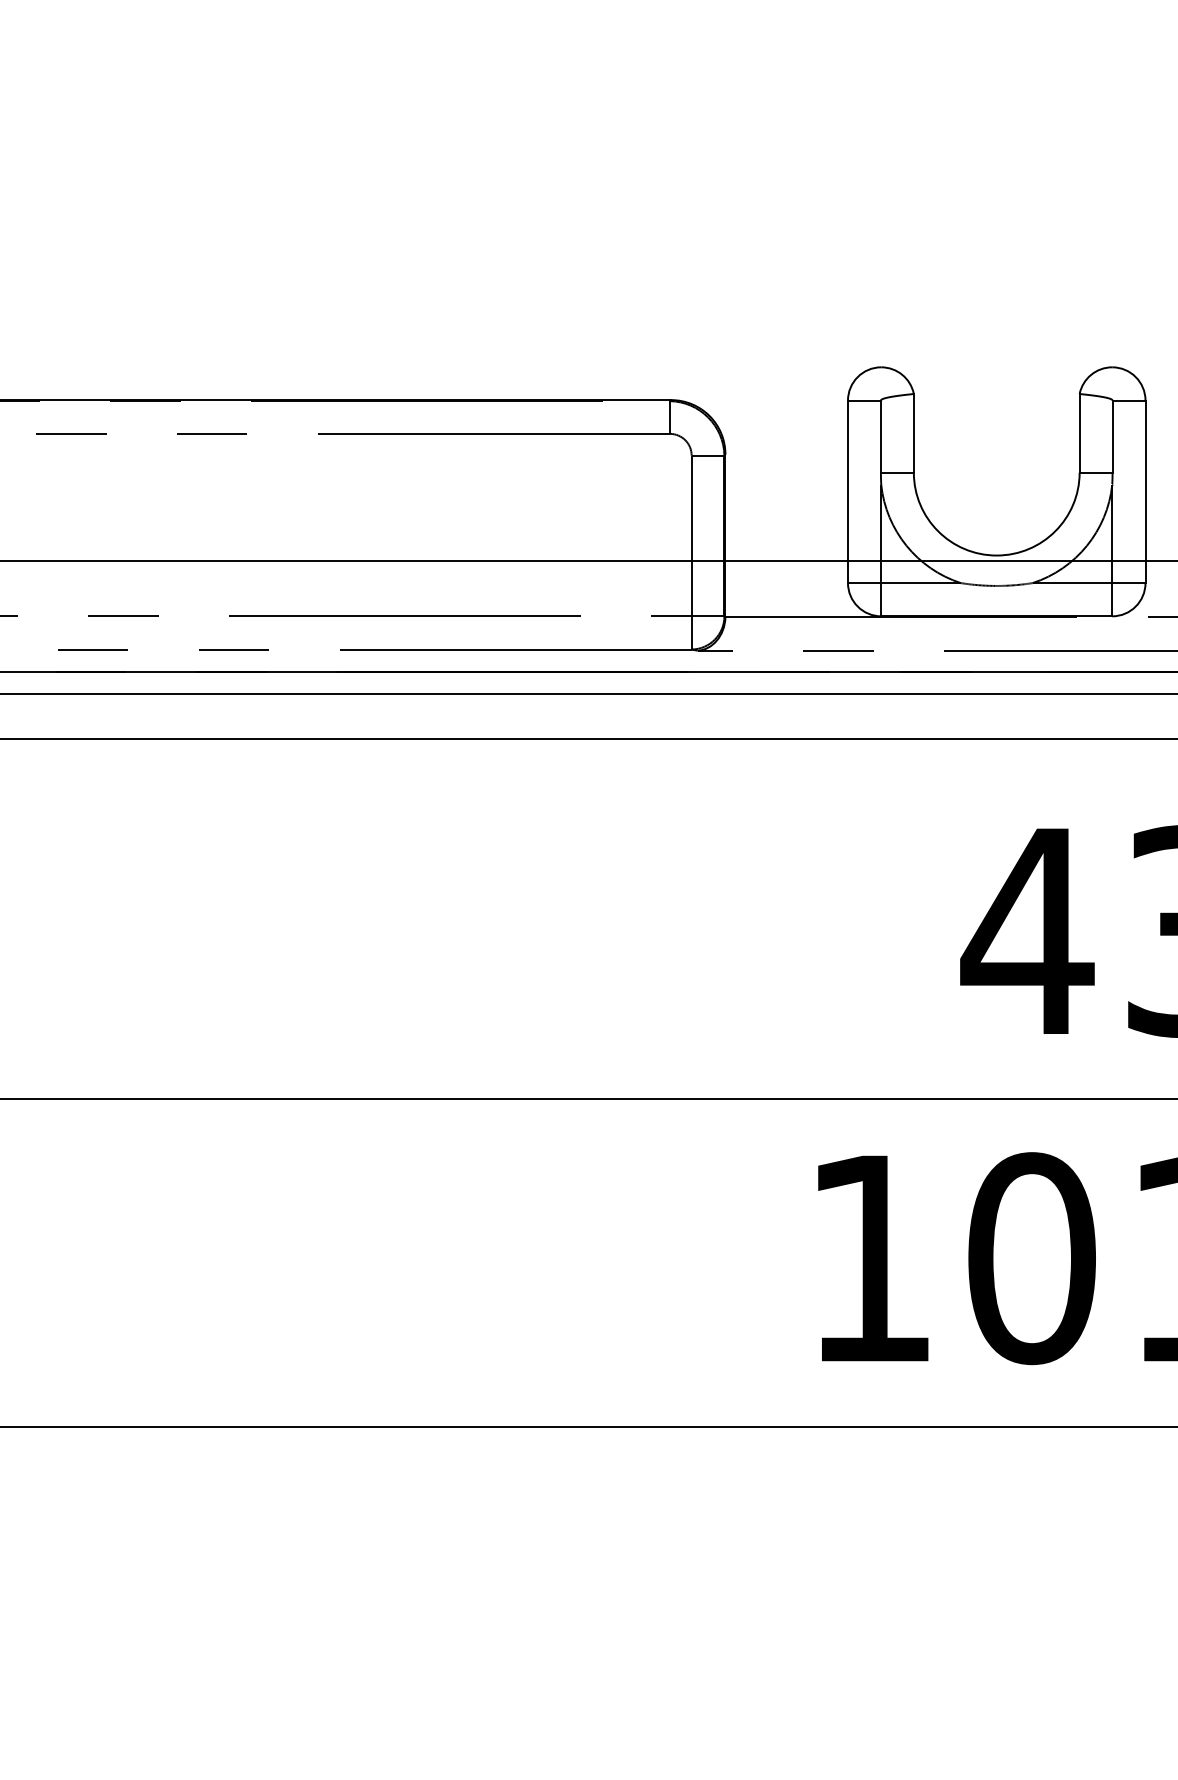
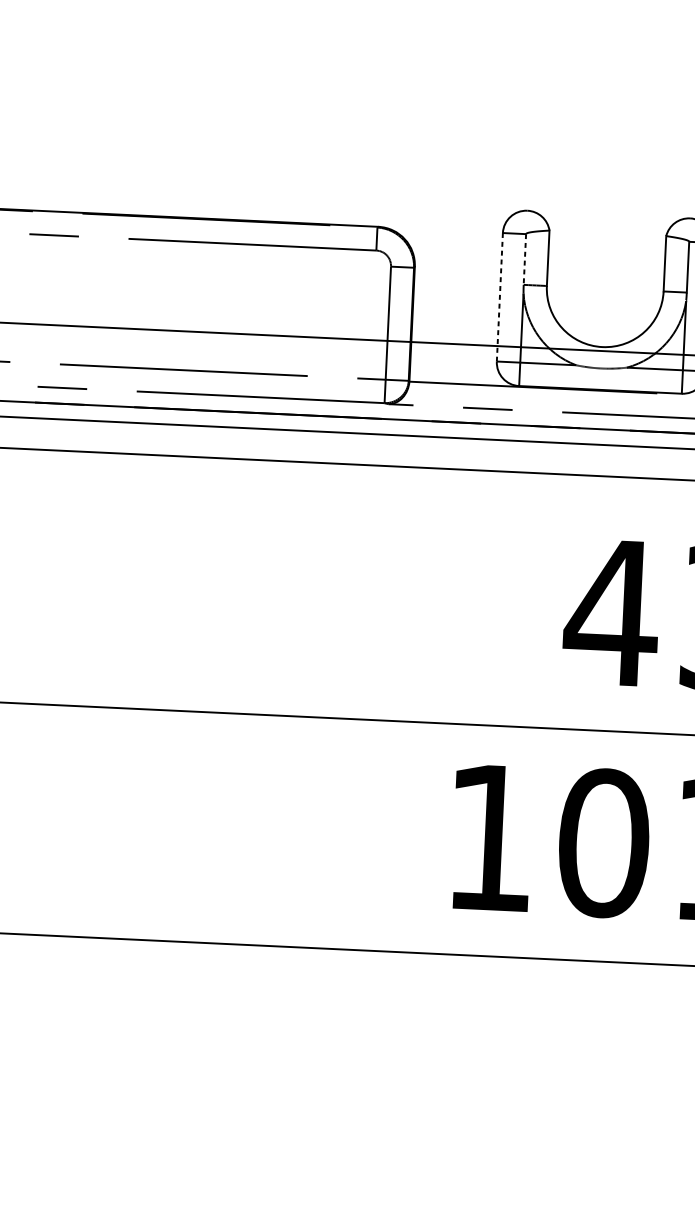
line: (880, 437) -> (524, 260), solid -> dashed
line: (847, 492) -> (499, 297), solid -> dashed

